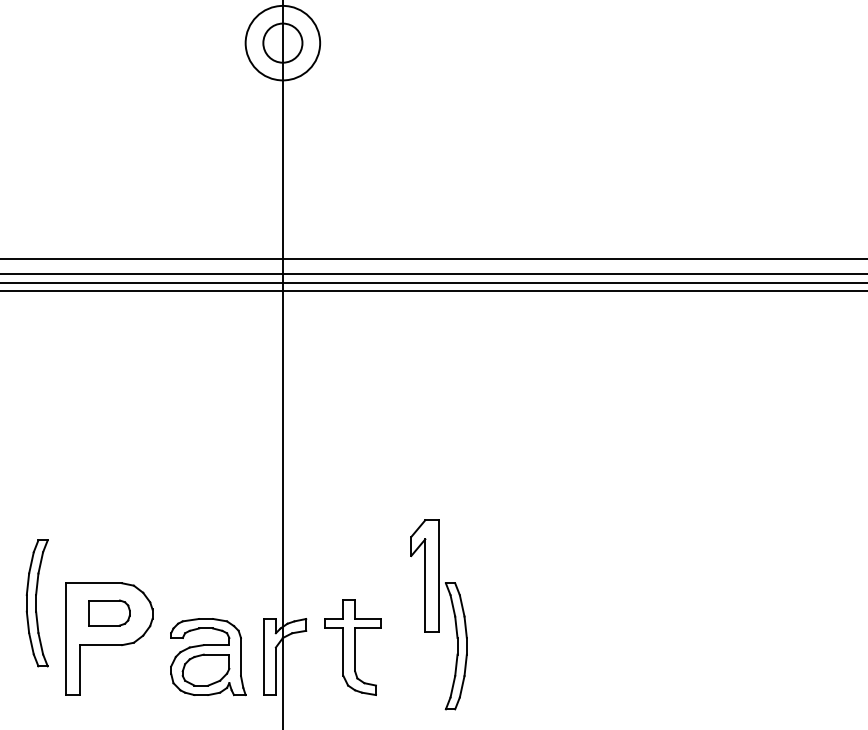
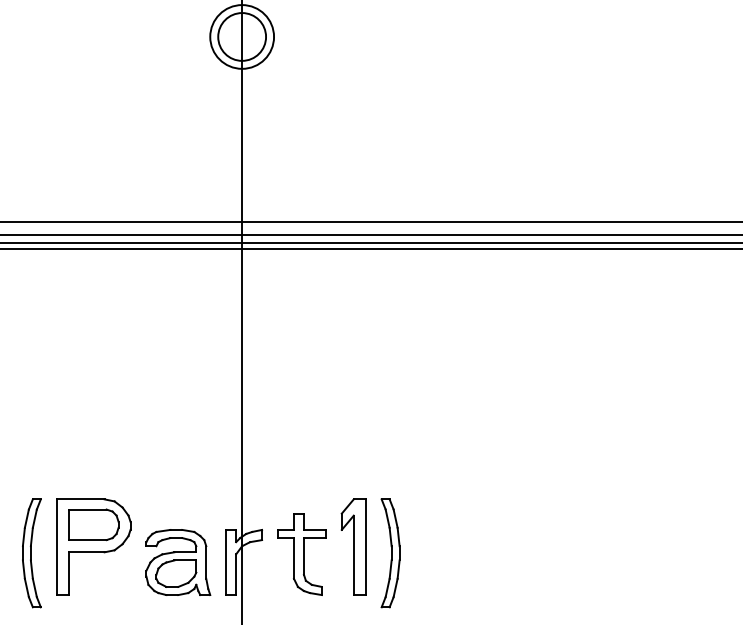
circle: (282, 43) -> (241, 37), size x1.43
part: (424, 575) -> (353, 546), moved
part: (36, 603) -> (31, 553), moved
part: (109, 612) -> (93, 524), size x1.43

